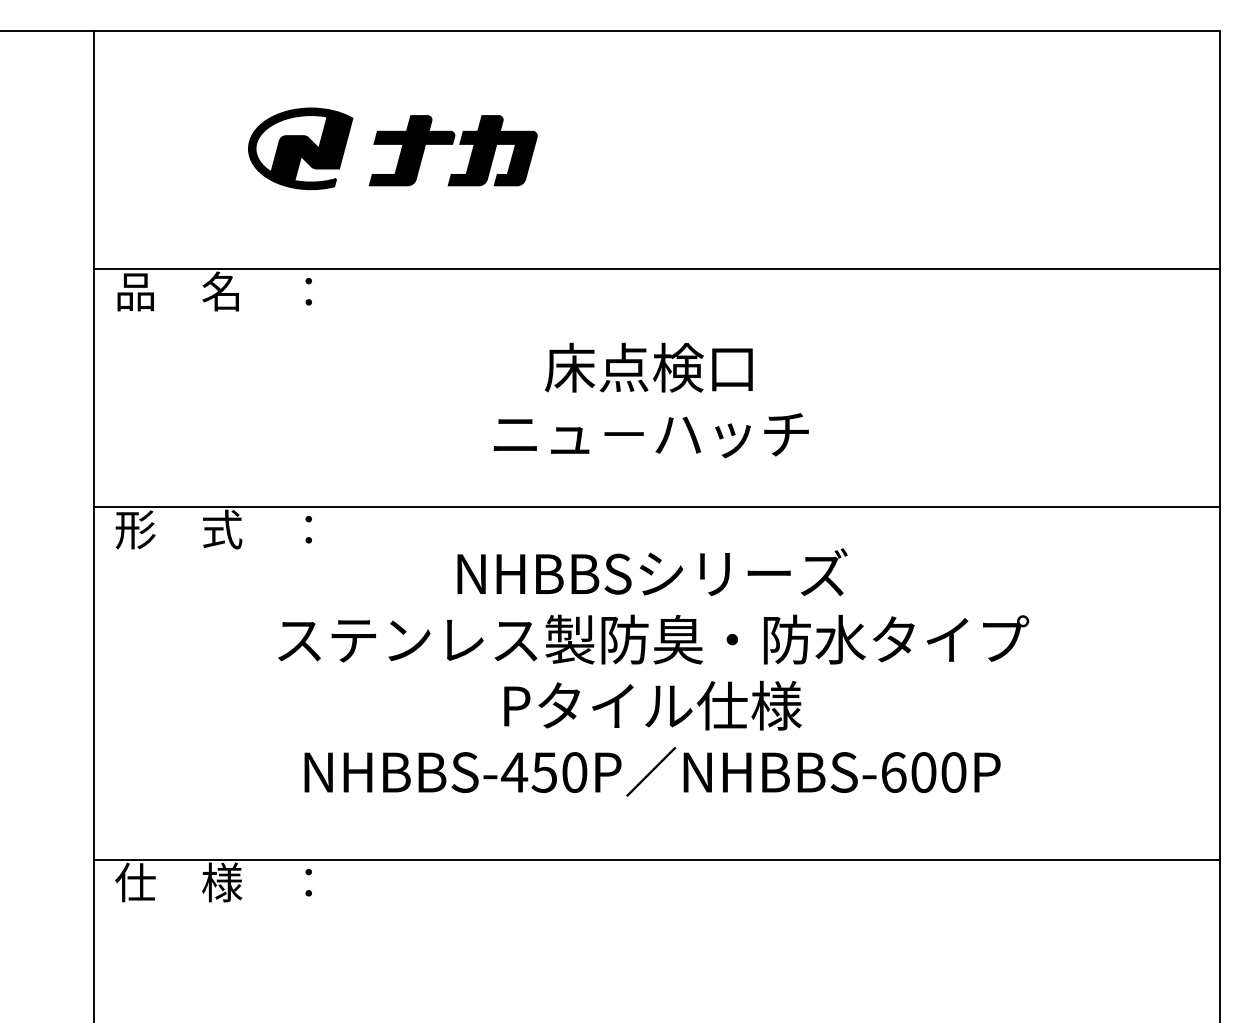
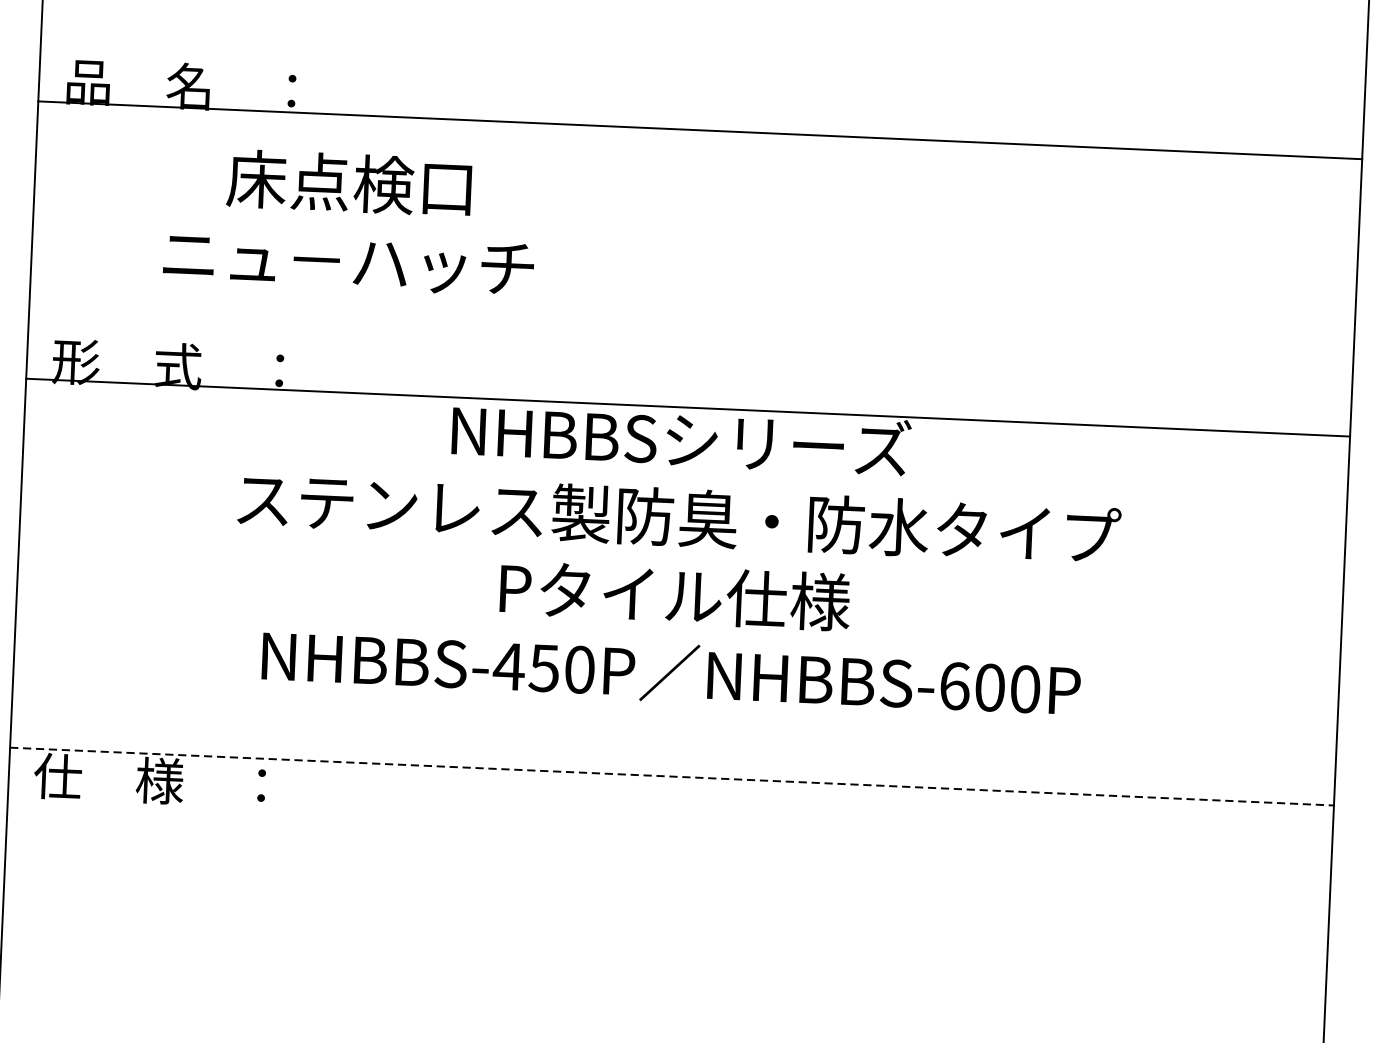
line: (656, 268) -> (699, 129), moved
text: (651, 400) -> (350, 221), moved
line: (656, 506) -> (687, 407), moved
line: (657, 859) -> (672, 776), solid -> dashed

